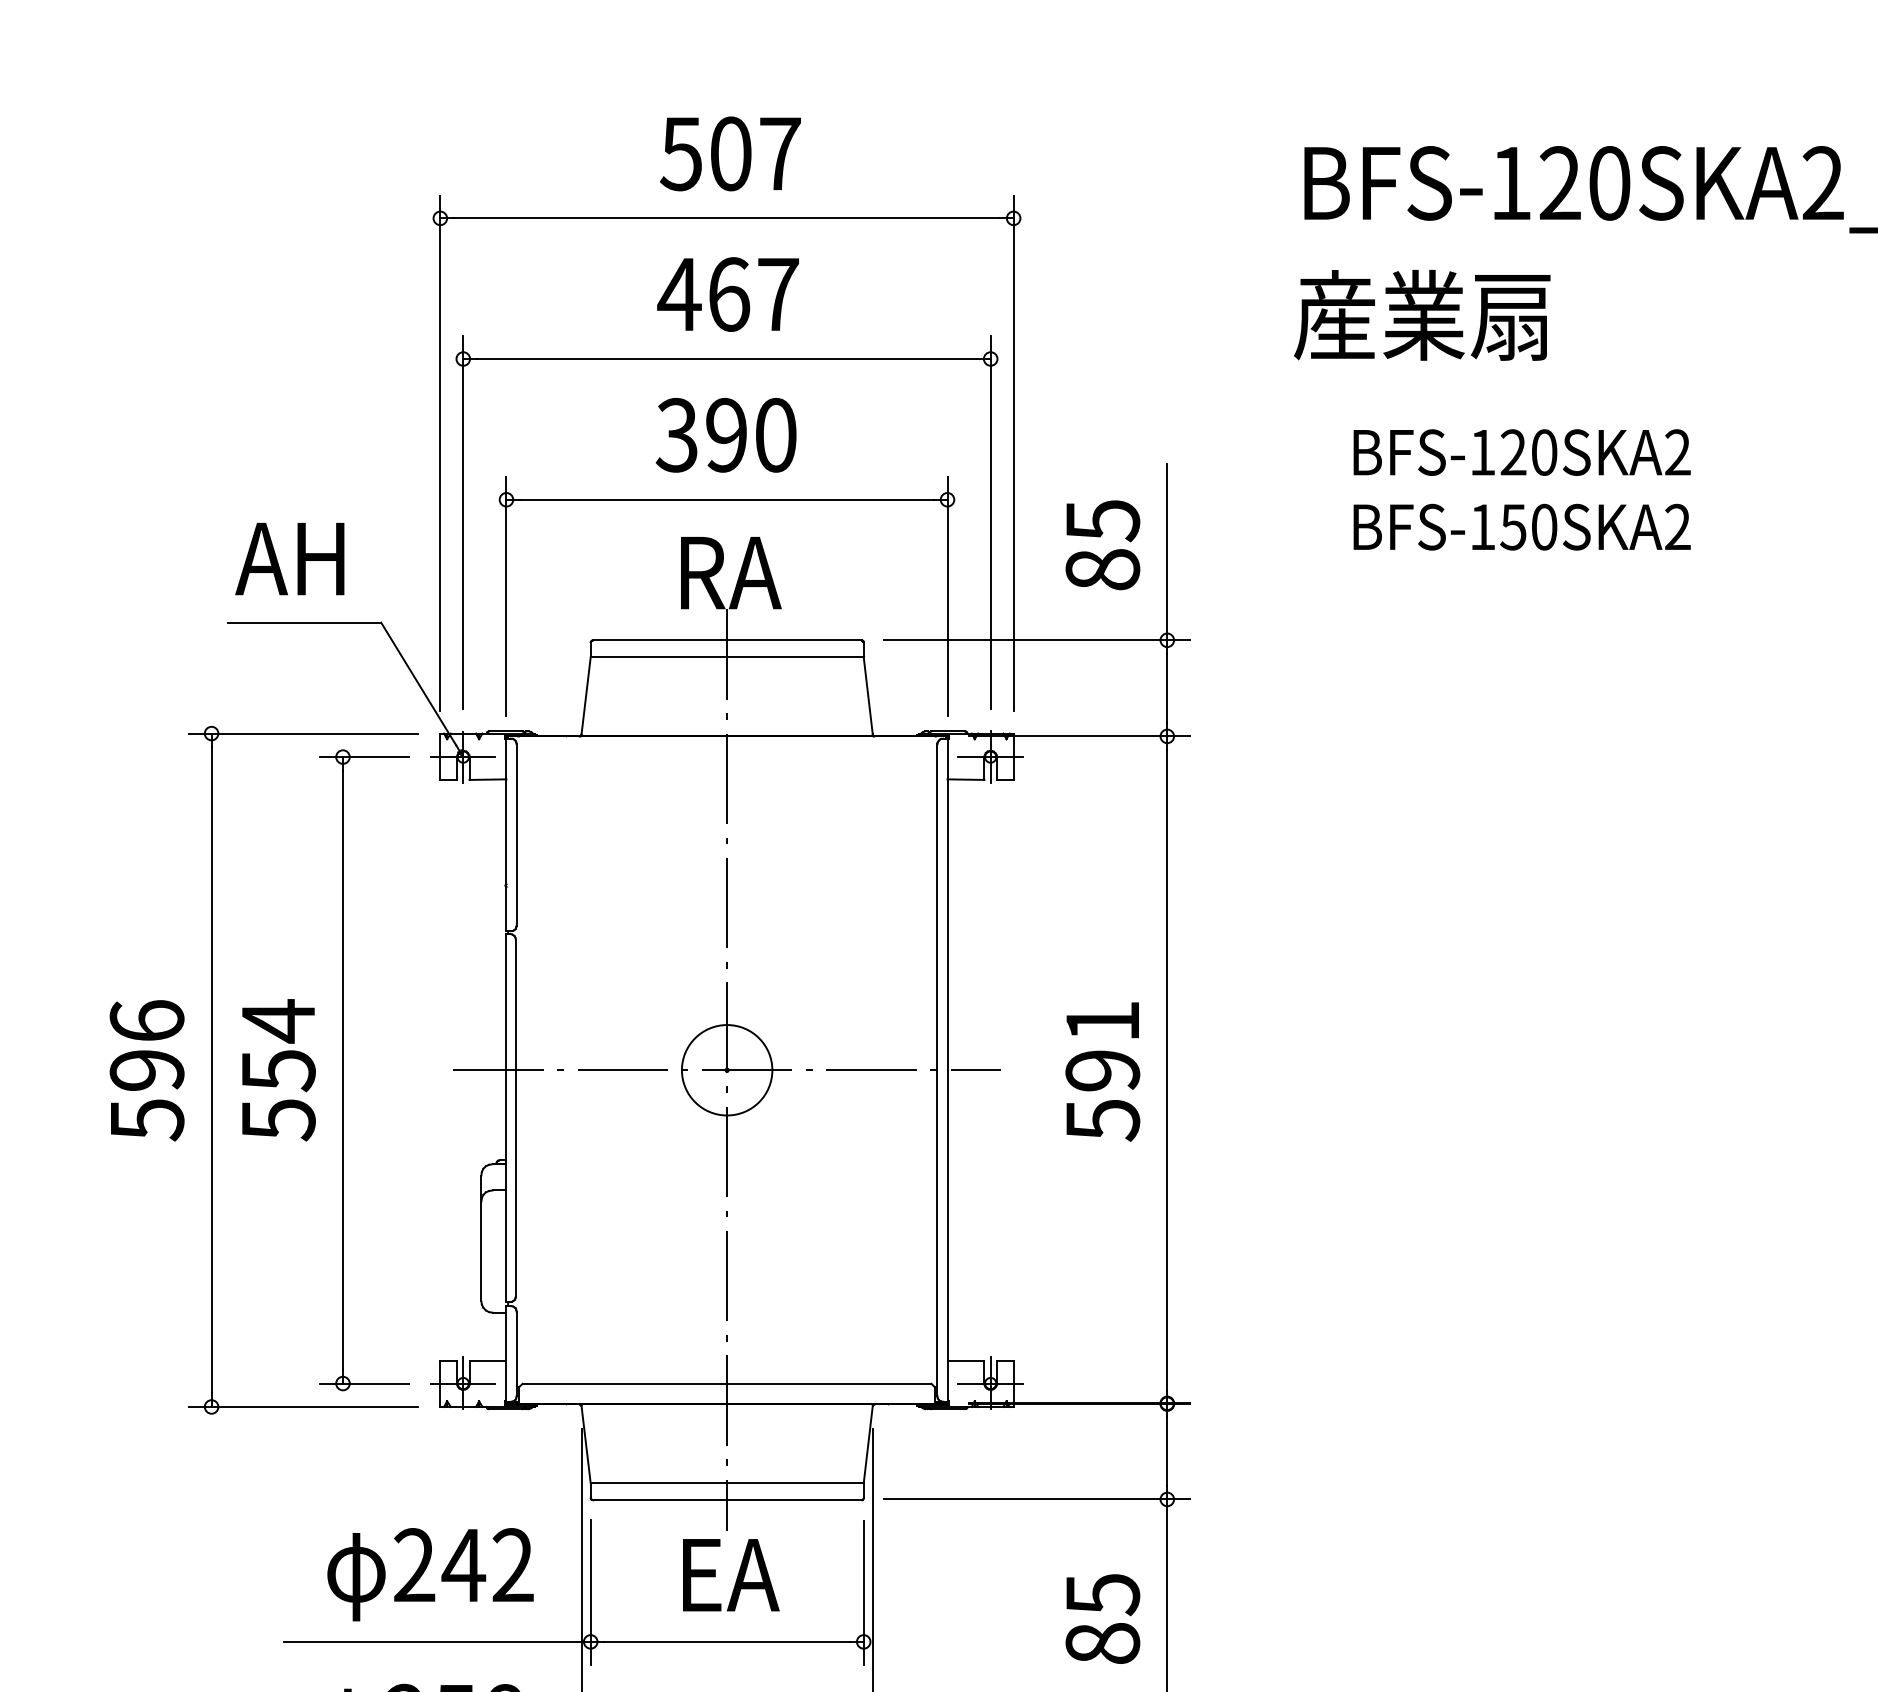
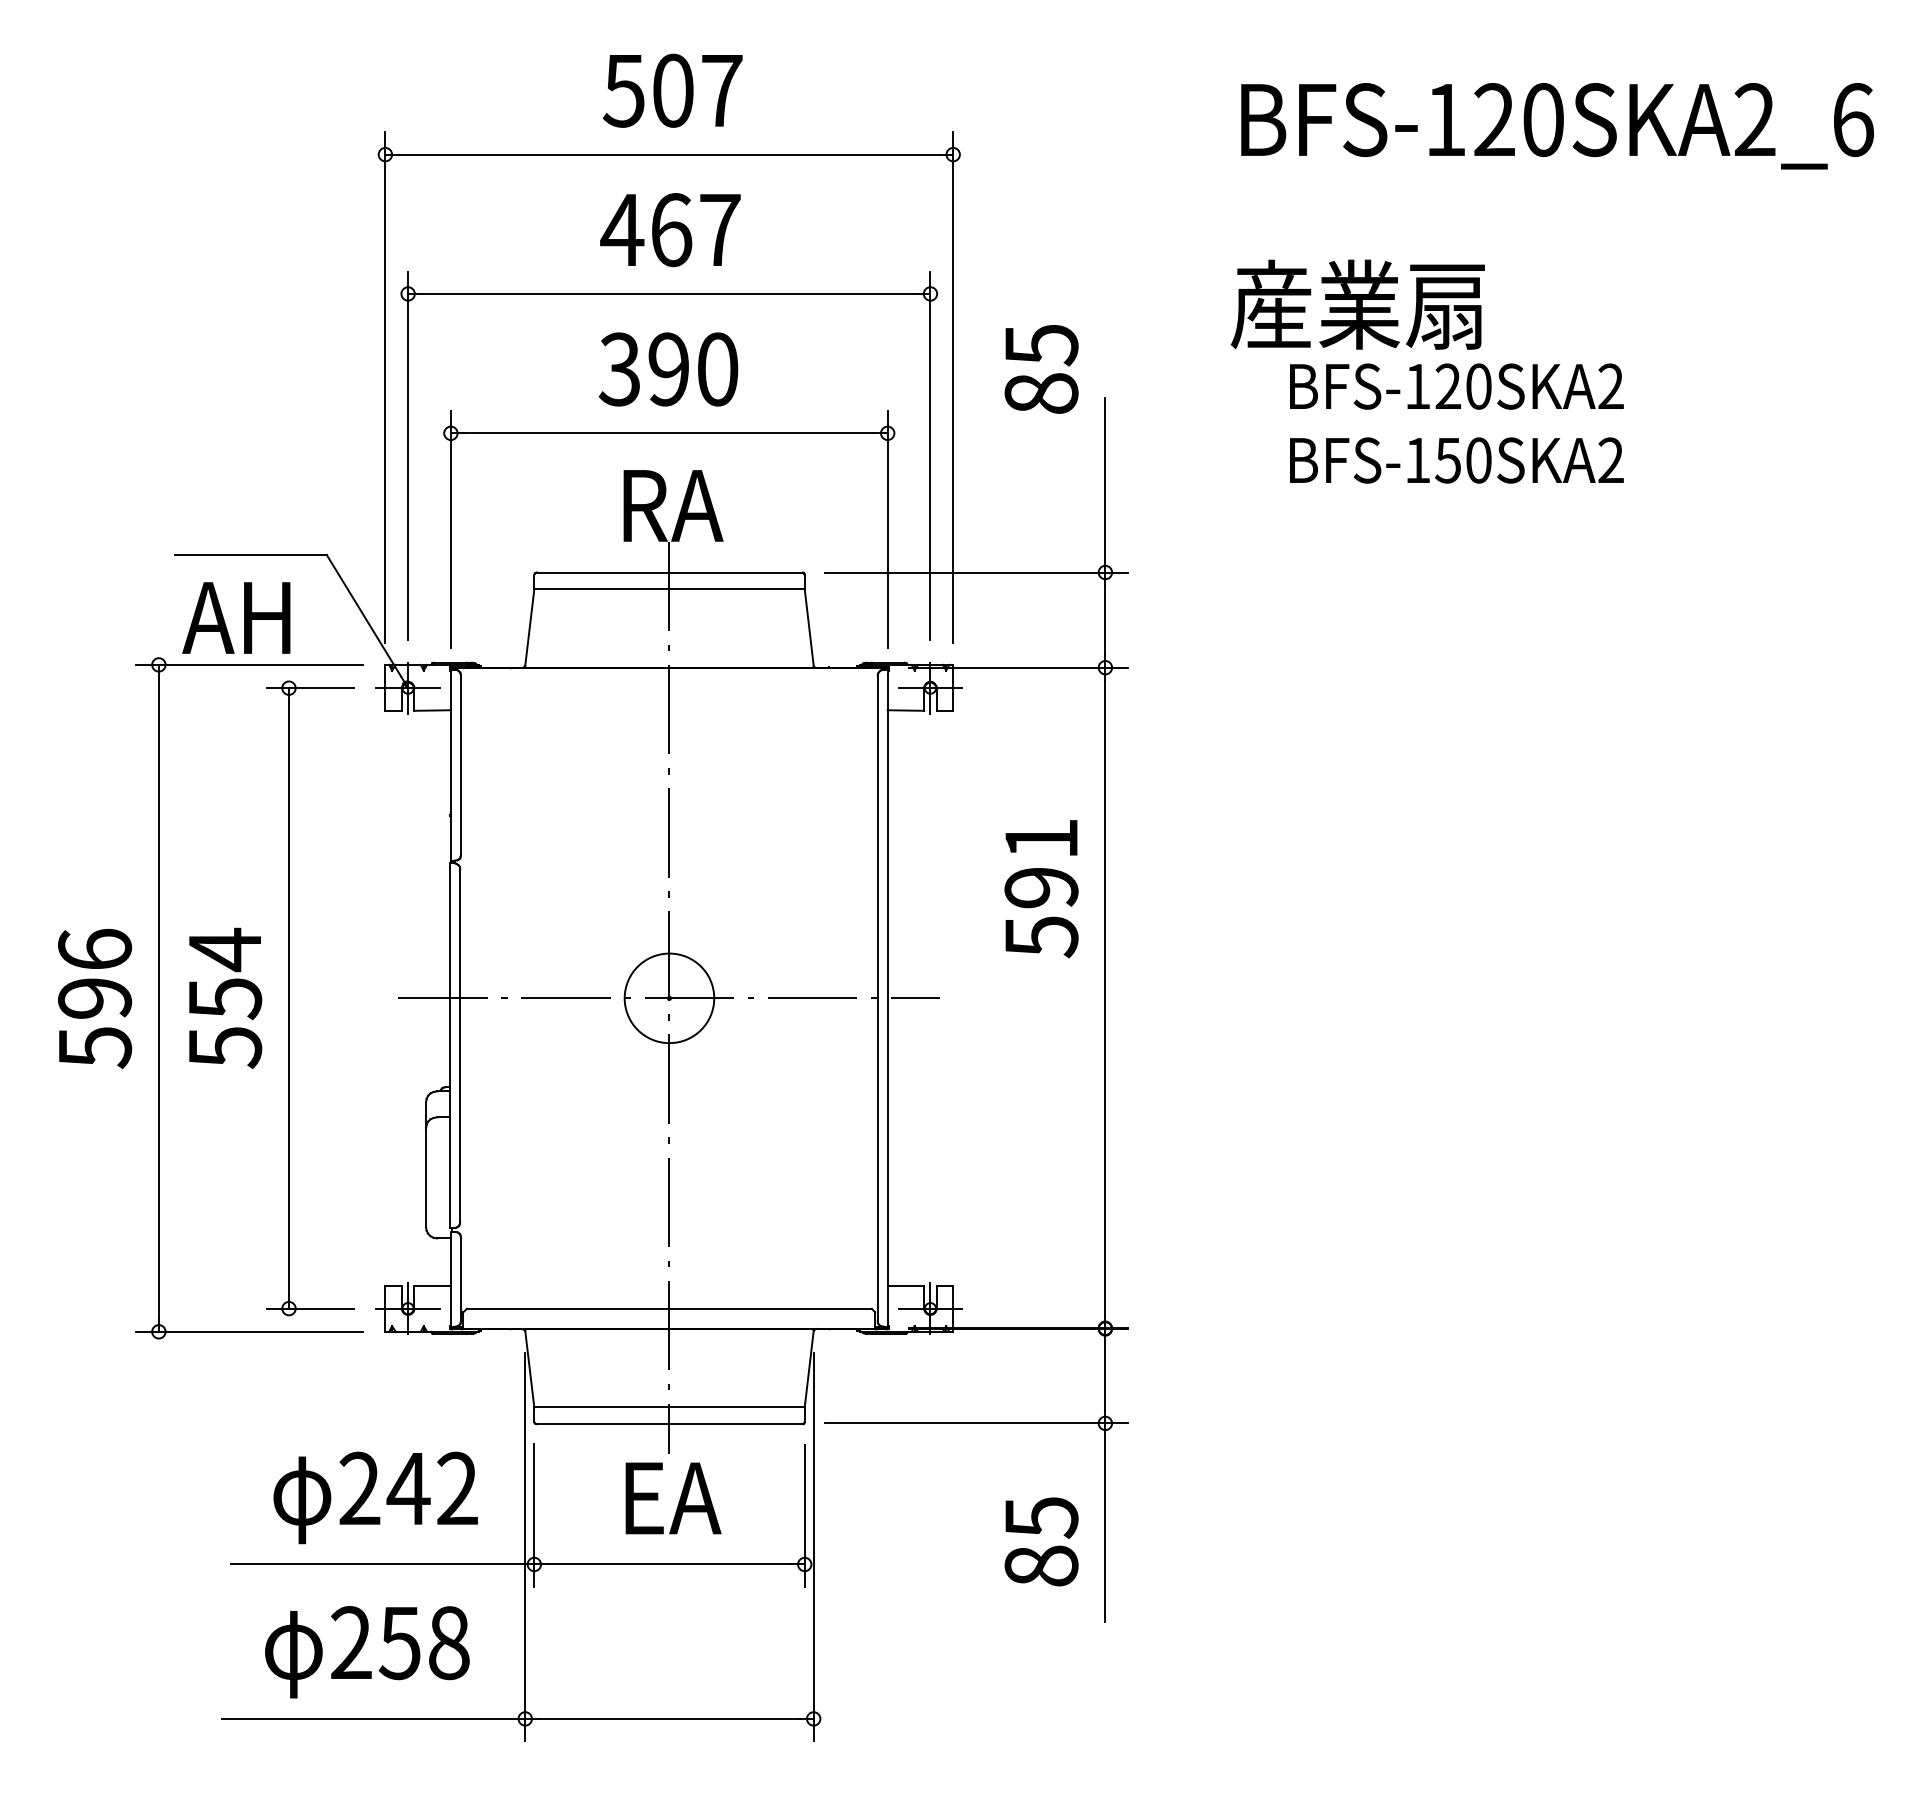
text: (1421, 315) -> (1357, 304), moved
text: (1102, 545) -> (1041, 369), moved
text: (289, 558) -> (236, 617), moved
text: (1102, 1072) -> (1041, 889), moved

